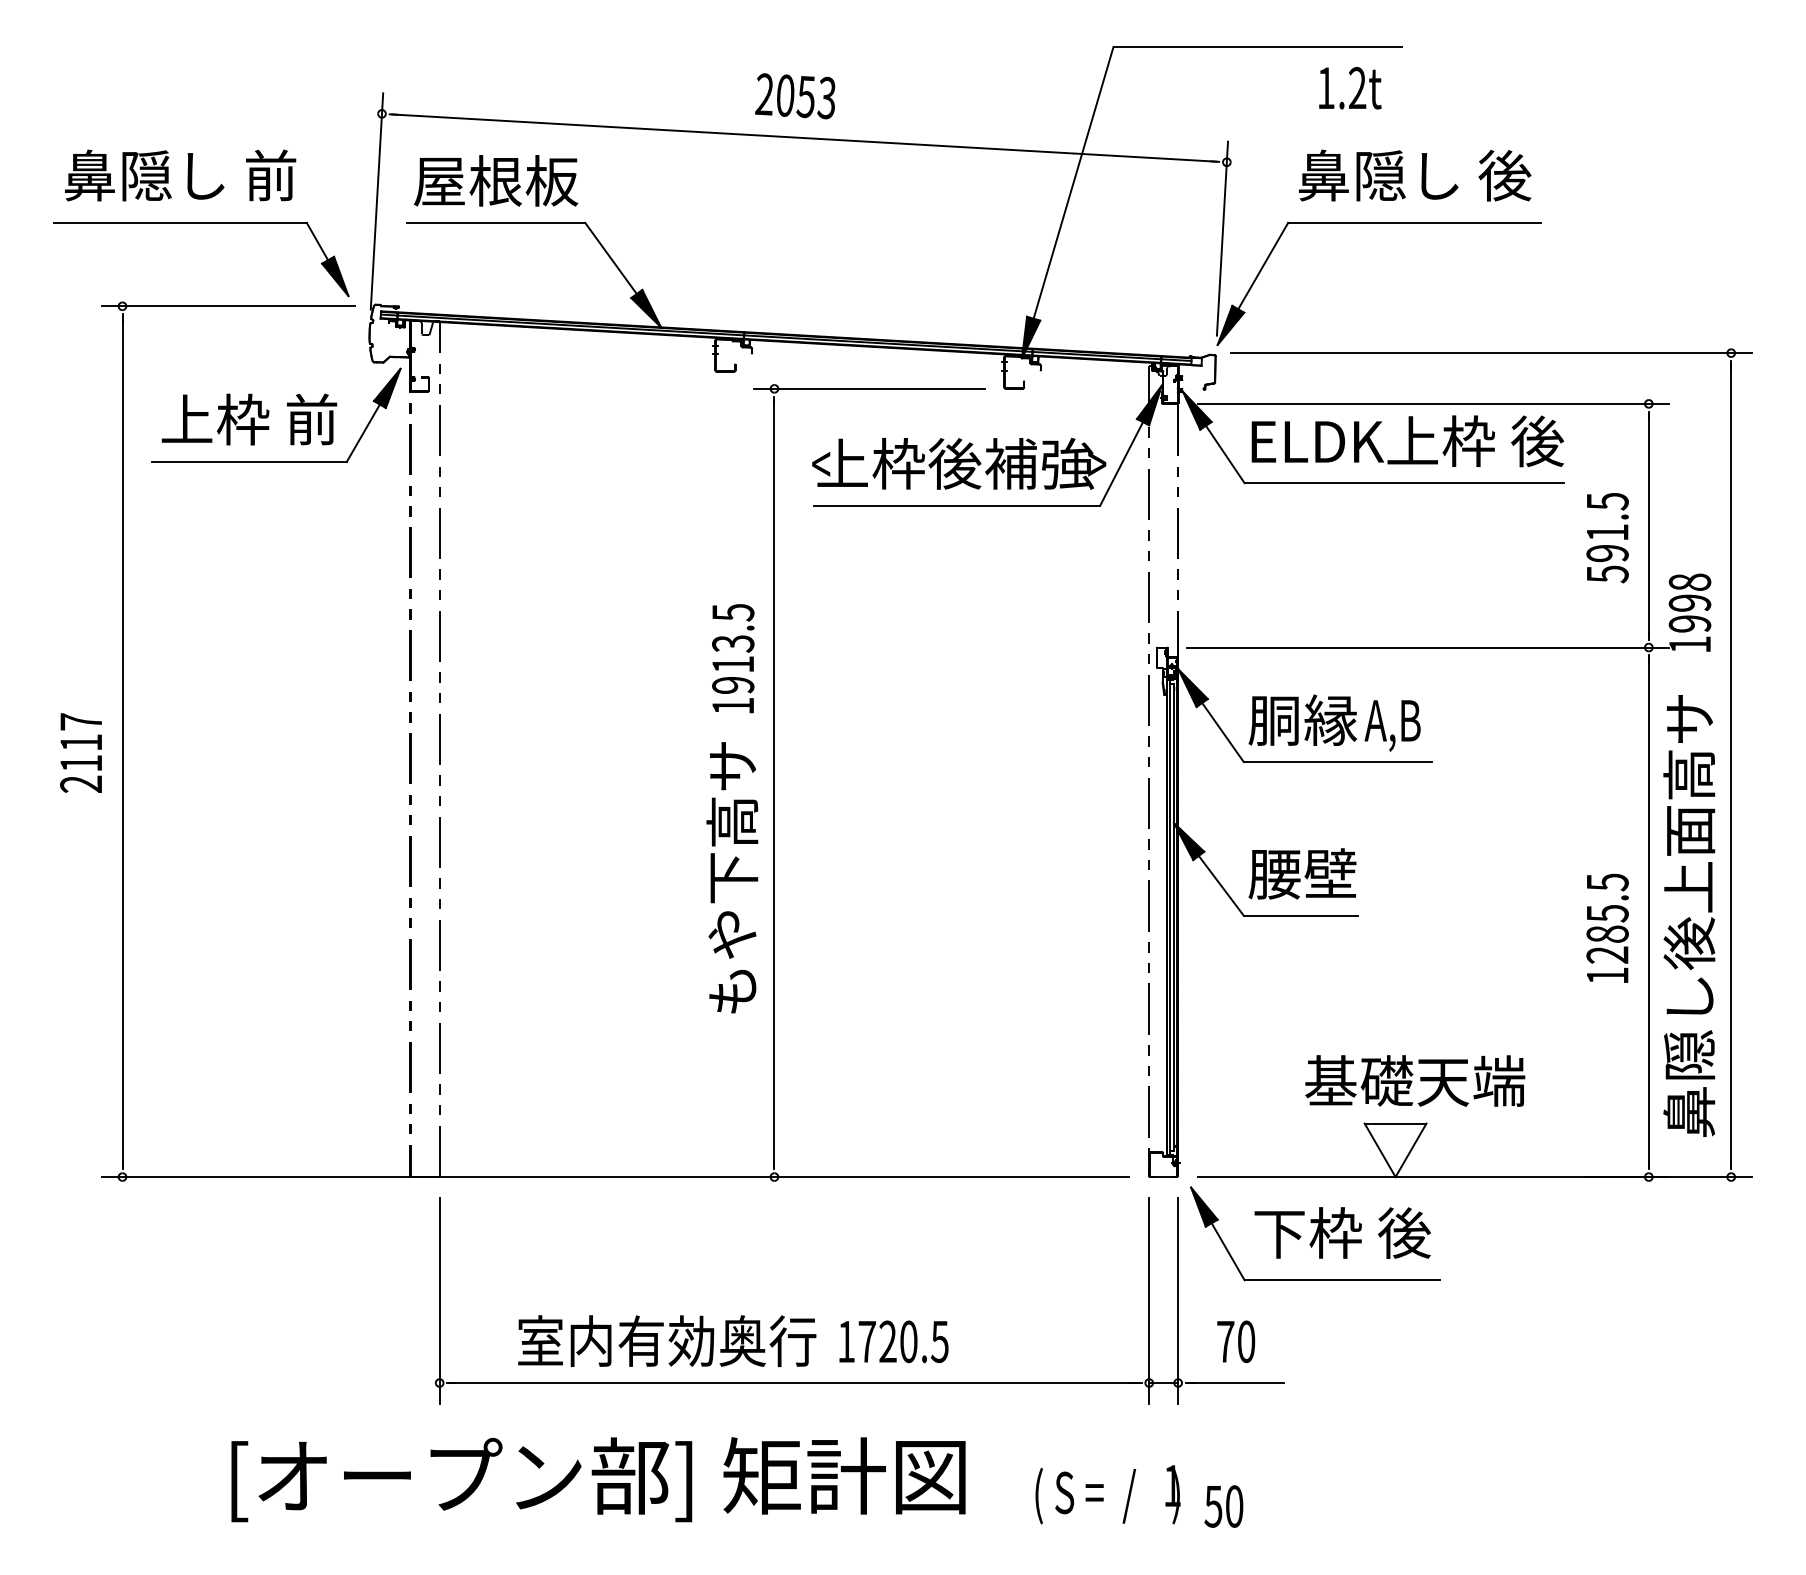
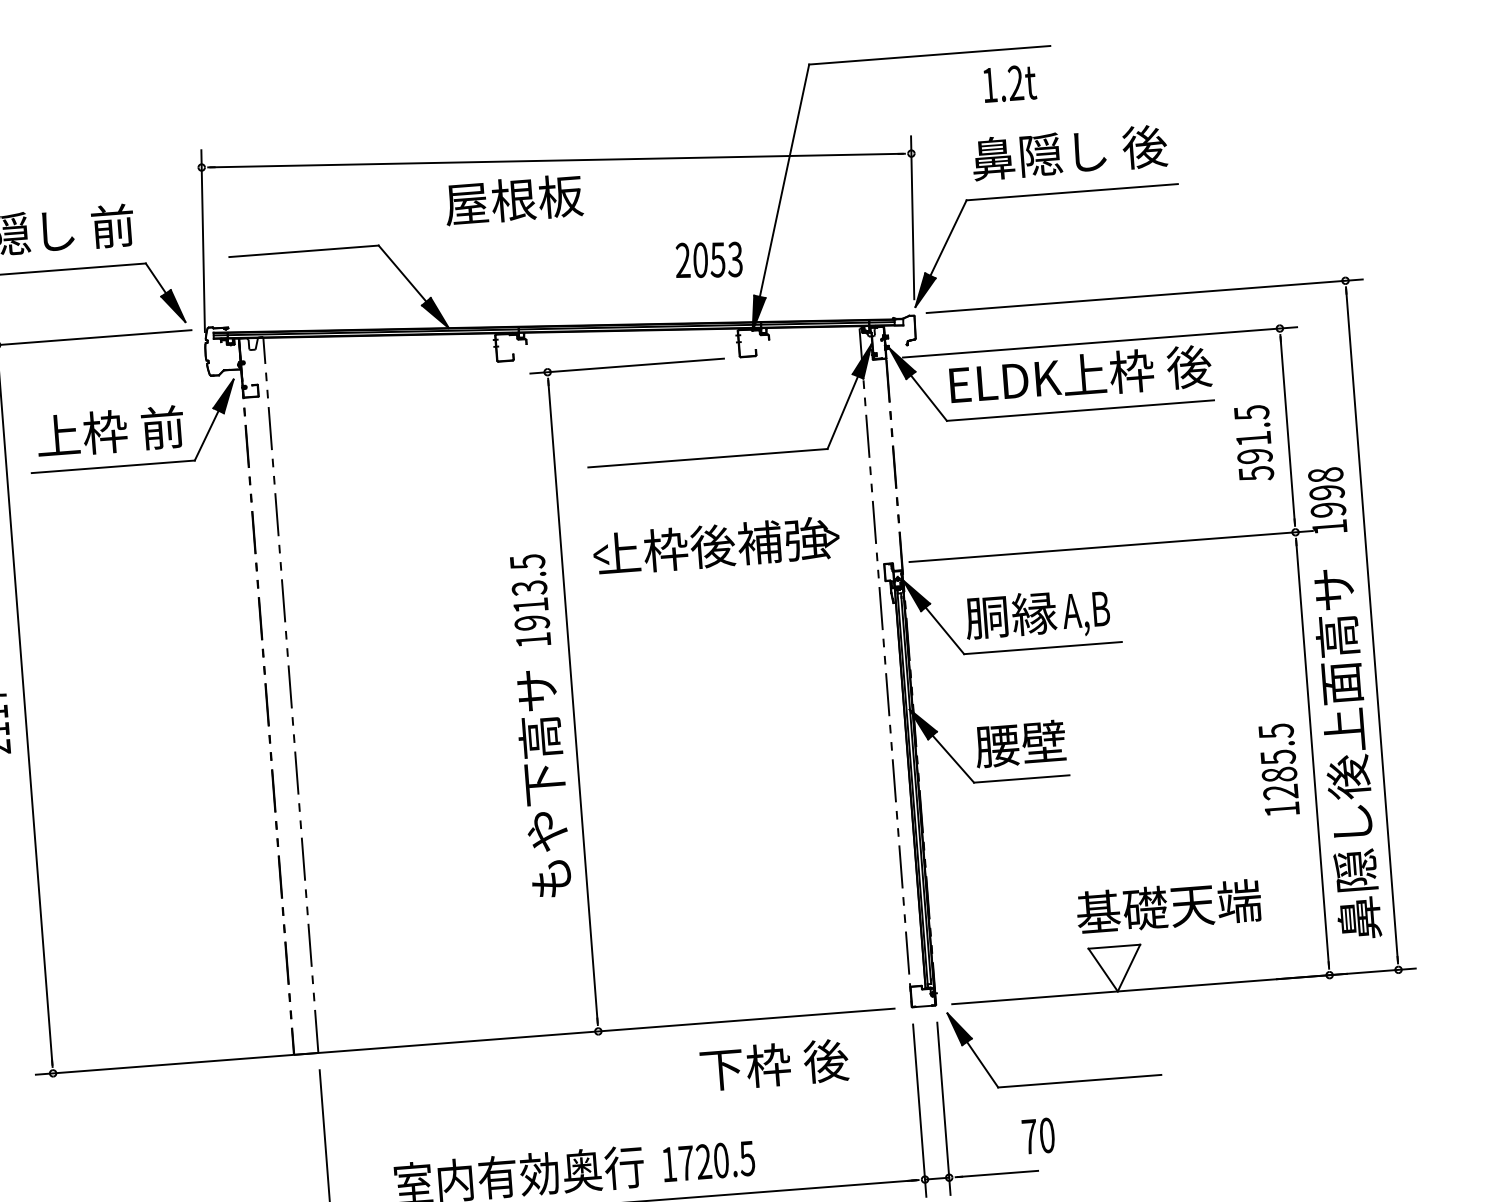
text: (795, 96) -> (708, 260), moved
text: (496, 180) -> (514, 199), moved
text: (959, 463) -> (716, 545), moved
text: (1415, 1080) -> (1169, 906), moved
text: (1342, 1232) -> (774, 1064), moved
text: (1236, 1341) -> (1038, 1135), moved

